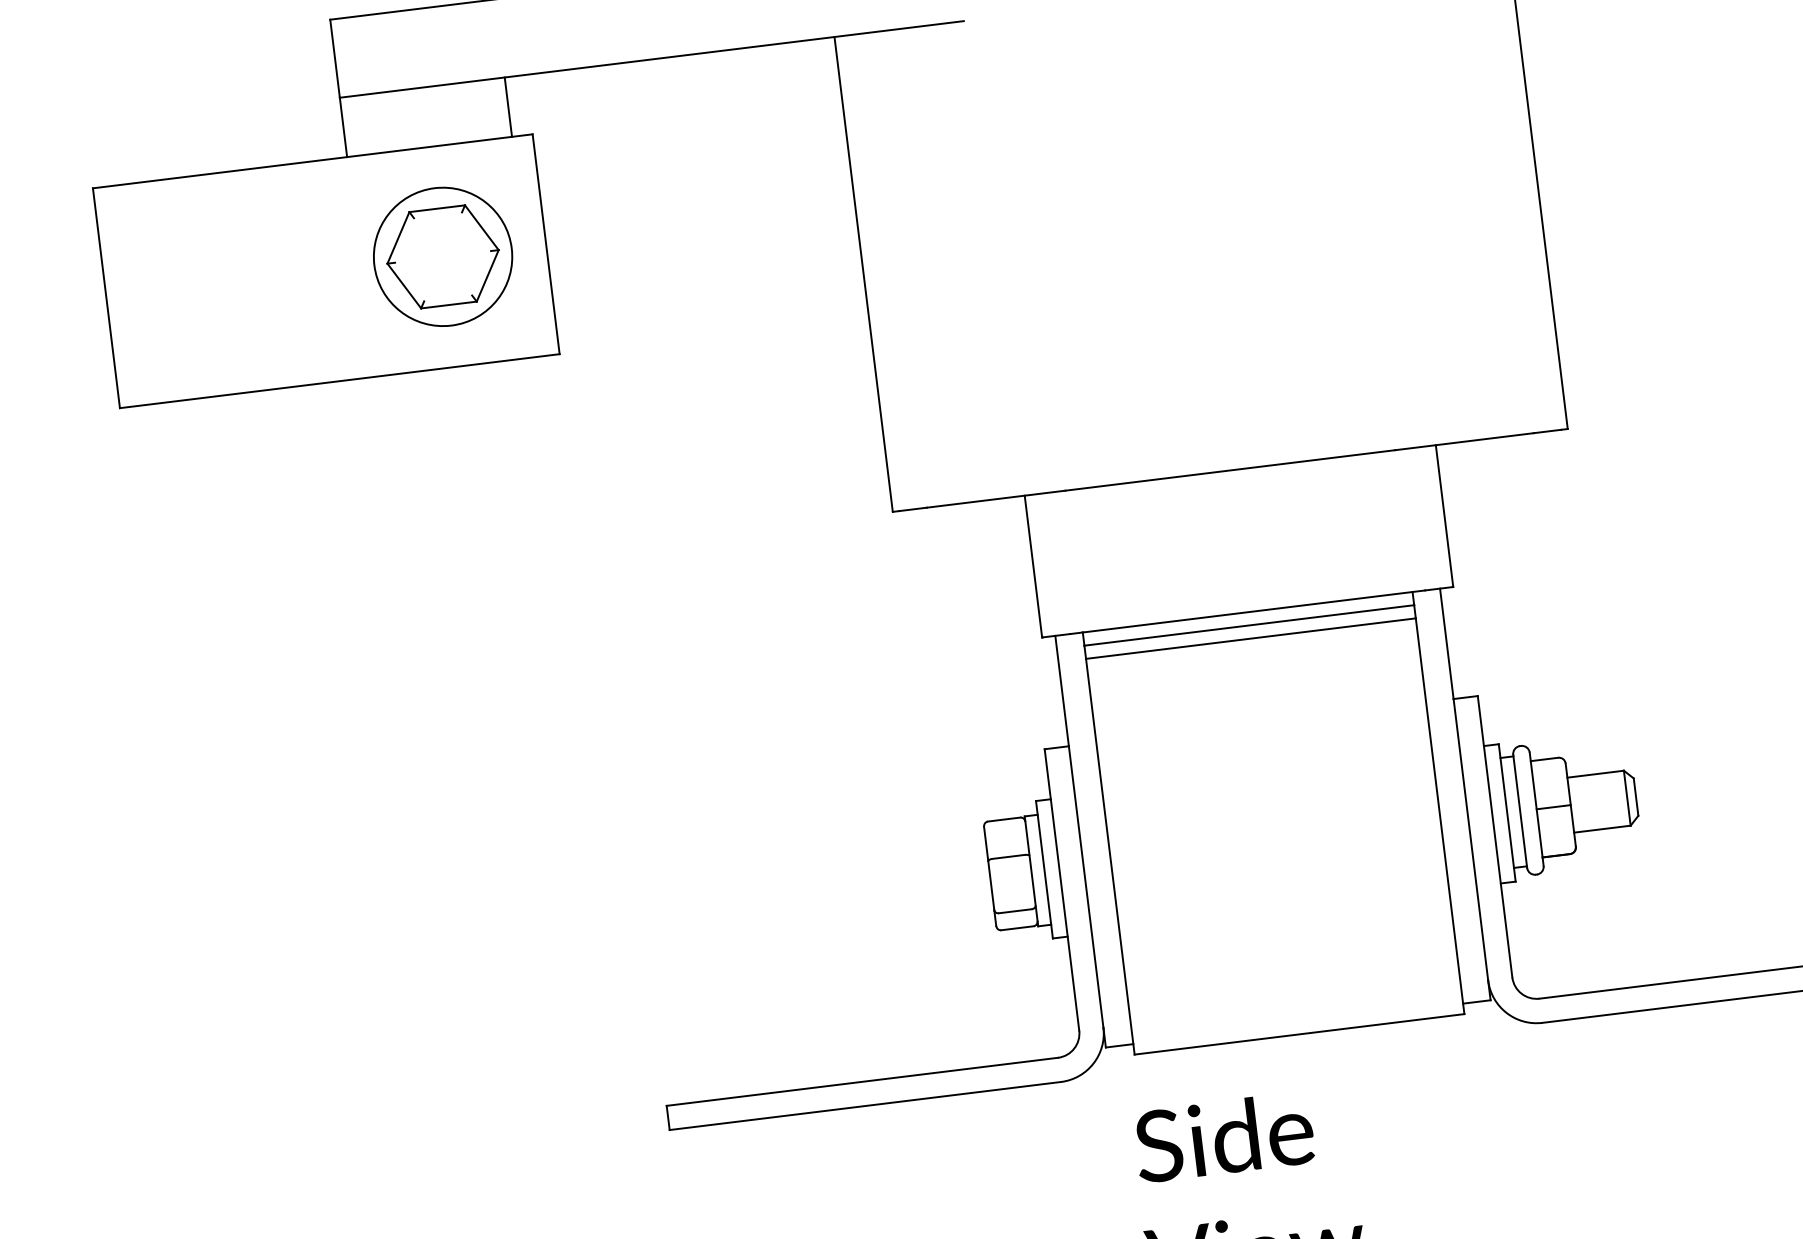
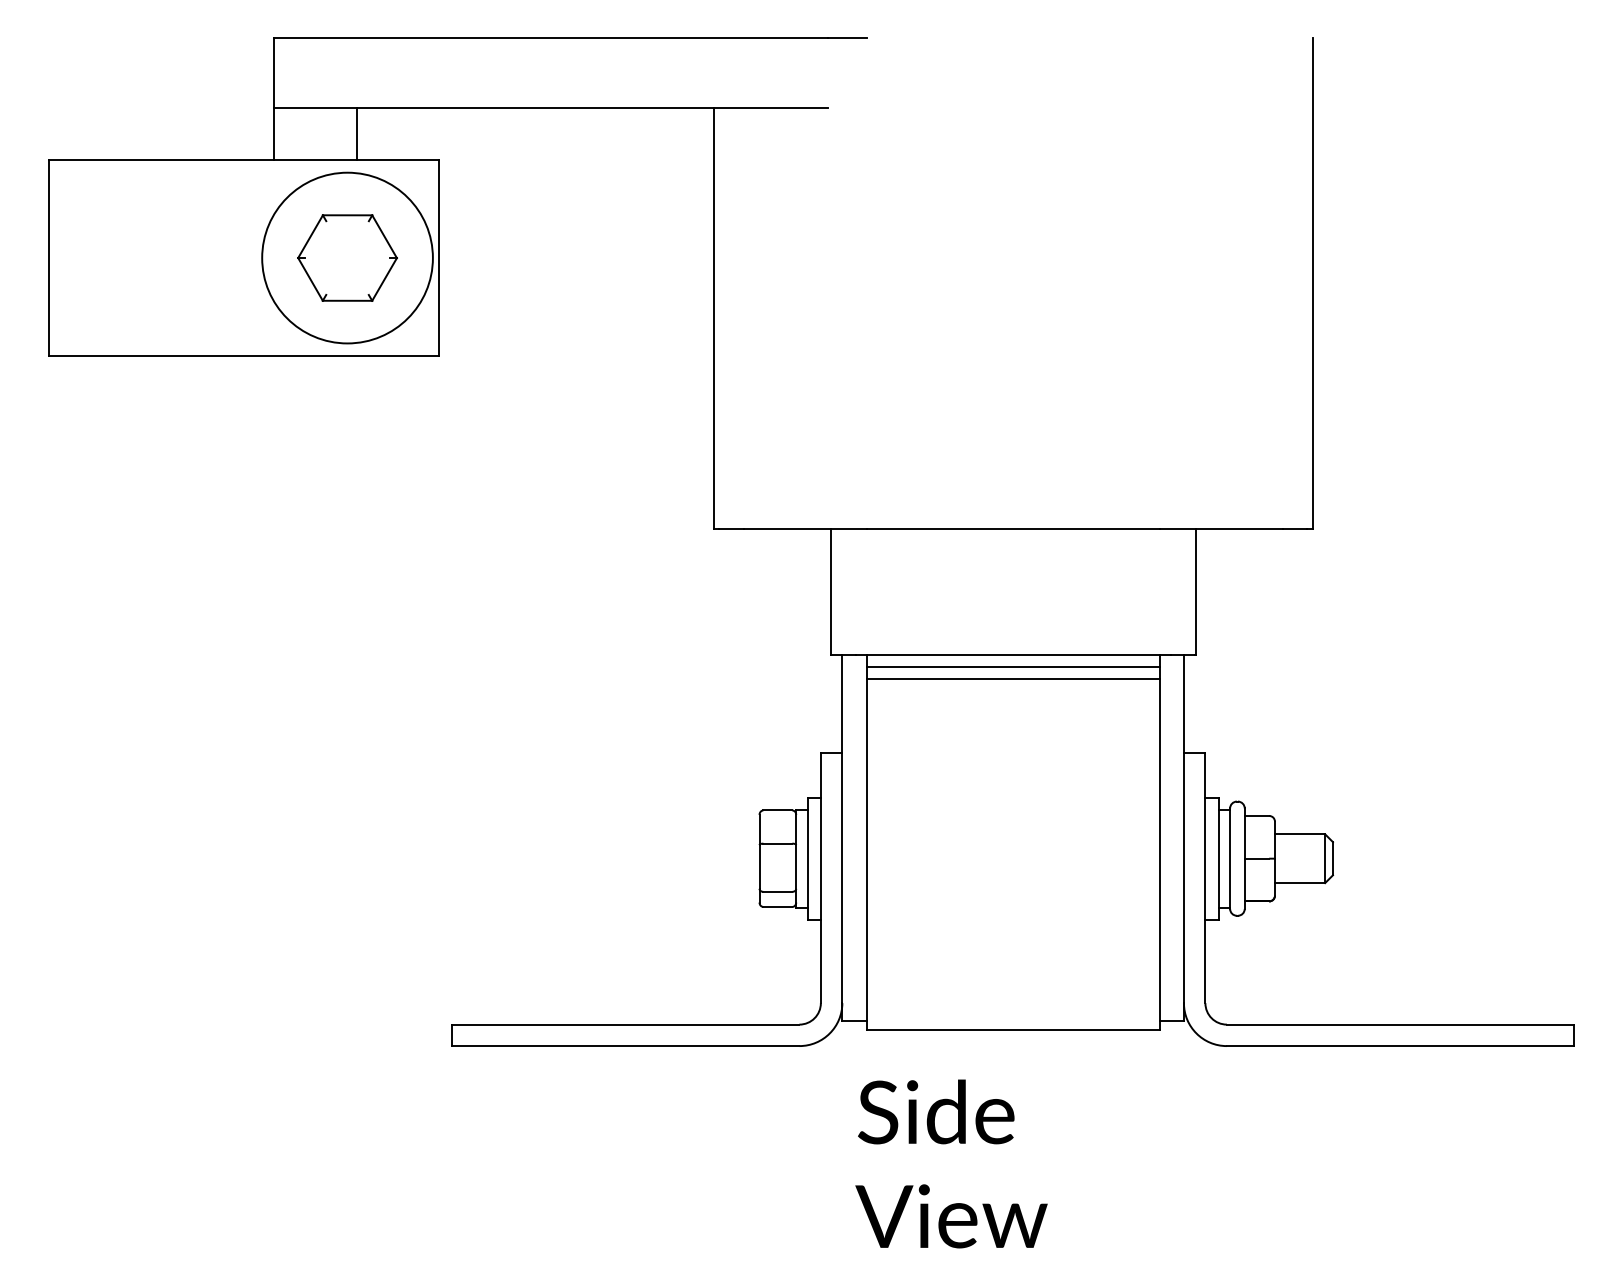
line: (508, 106) -> (356, 133), moved
circle: (443, 257) -> (347, 258), size x1.4

